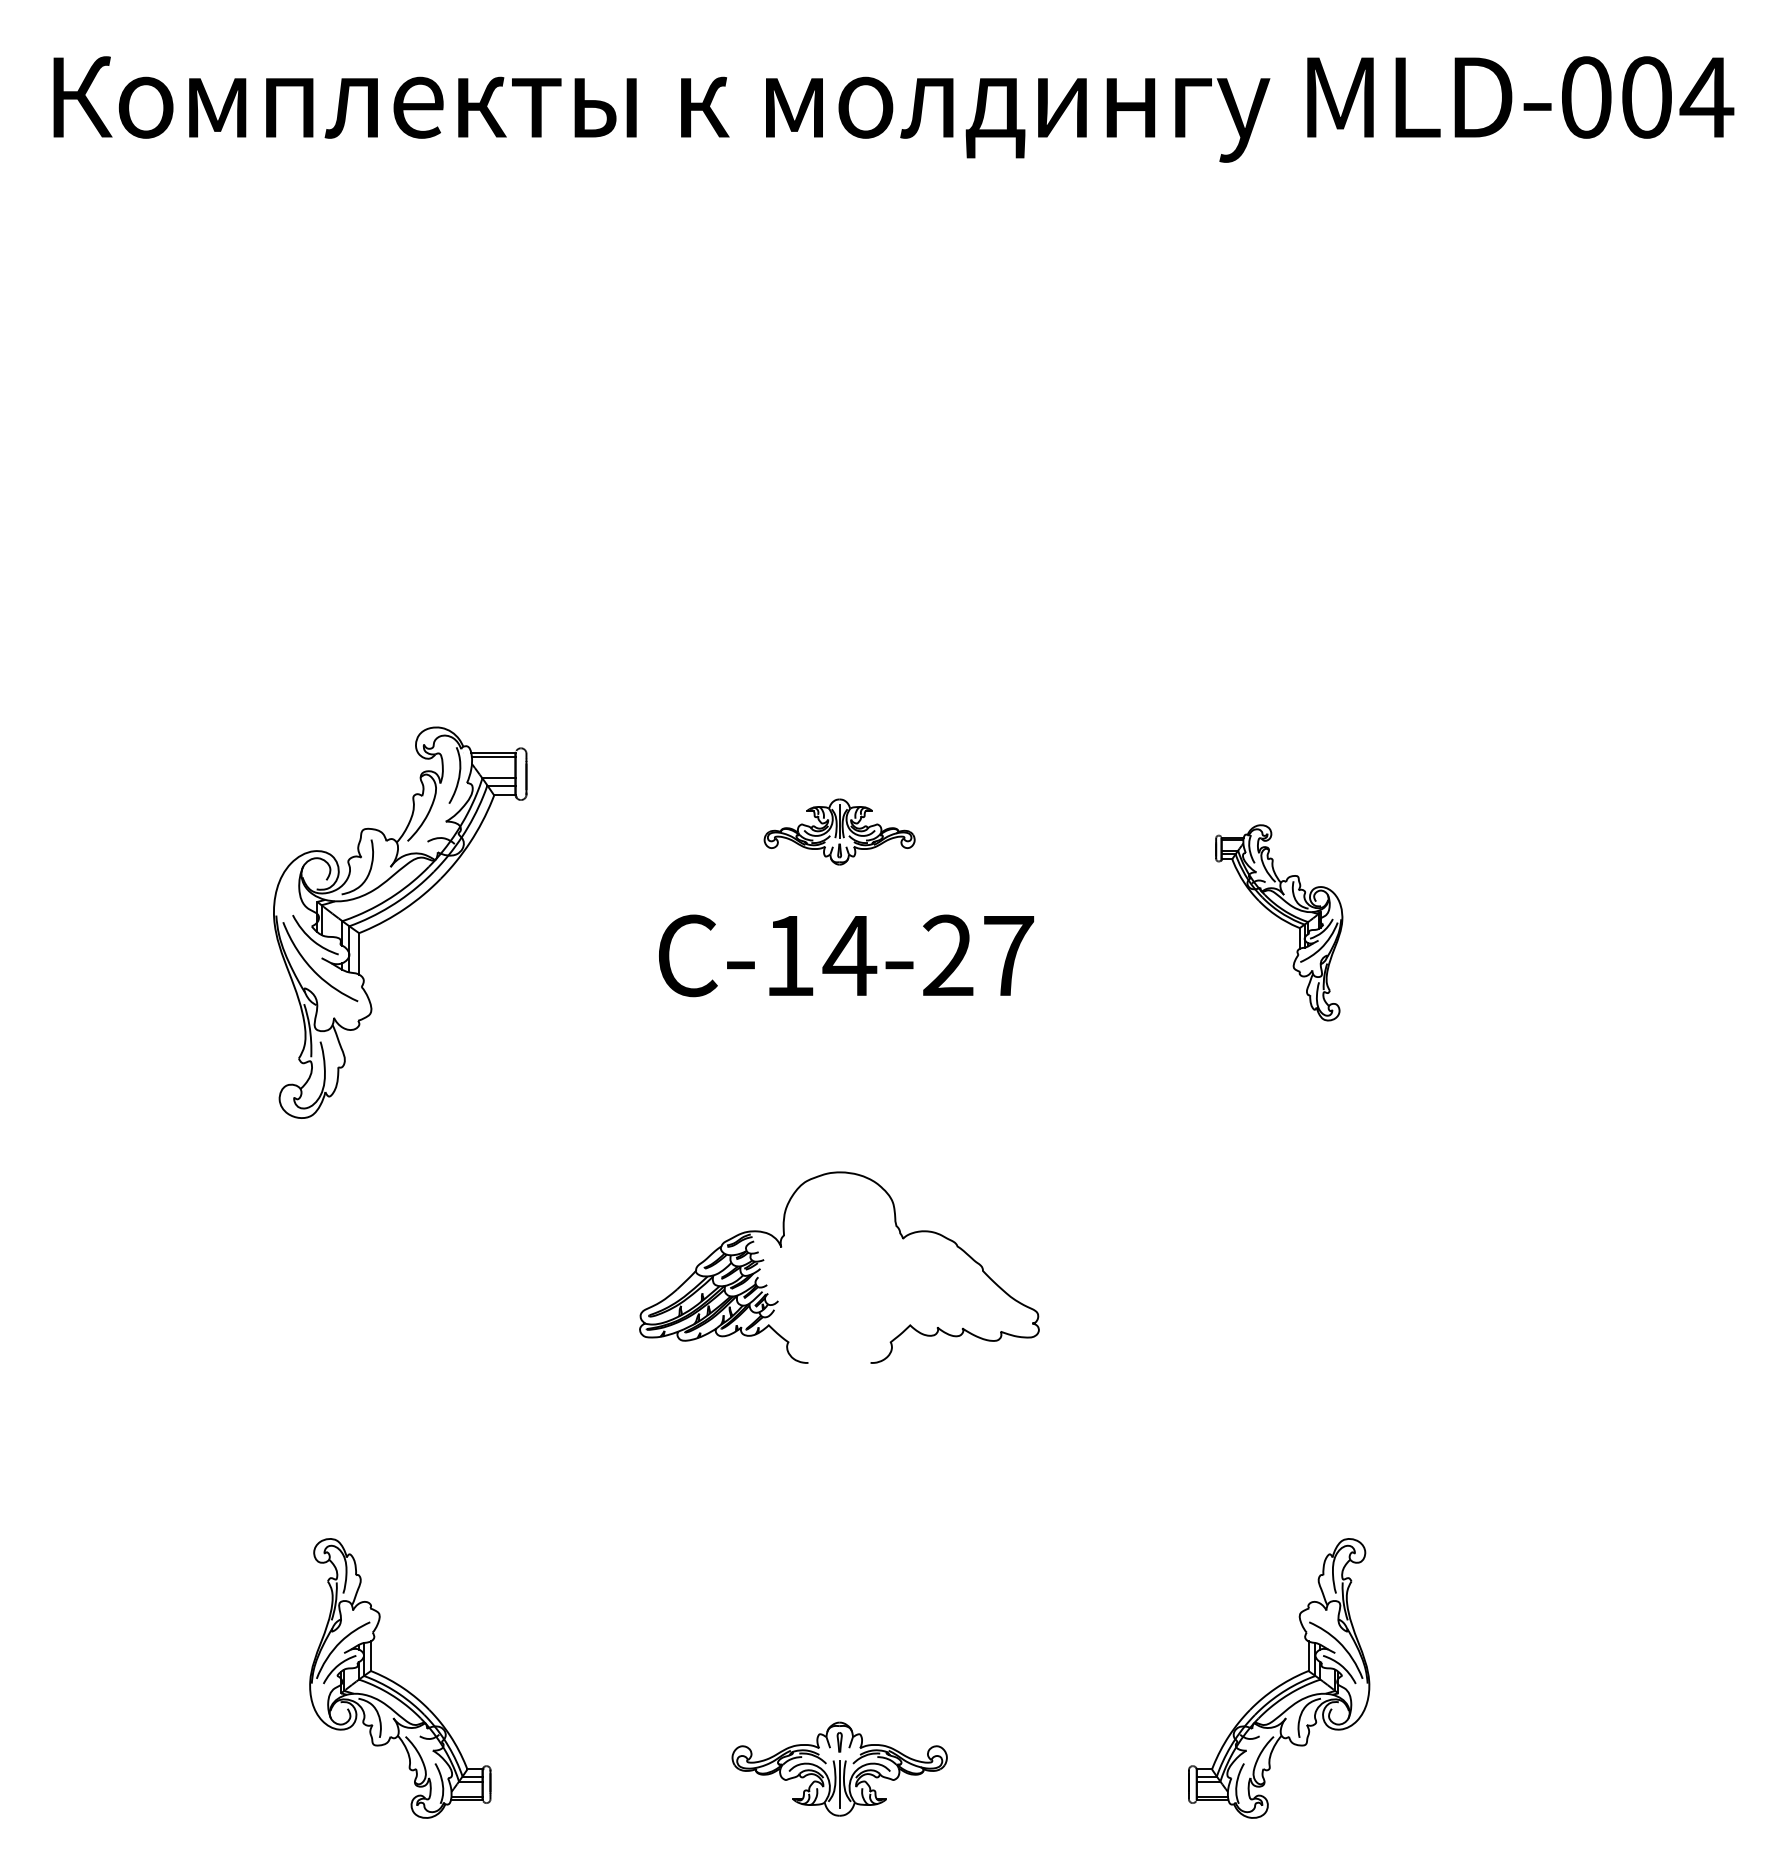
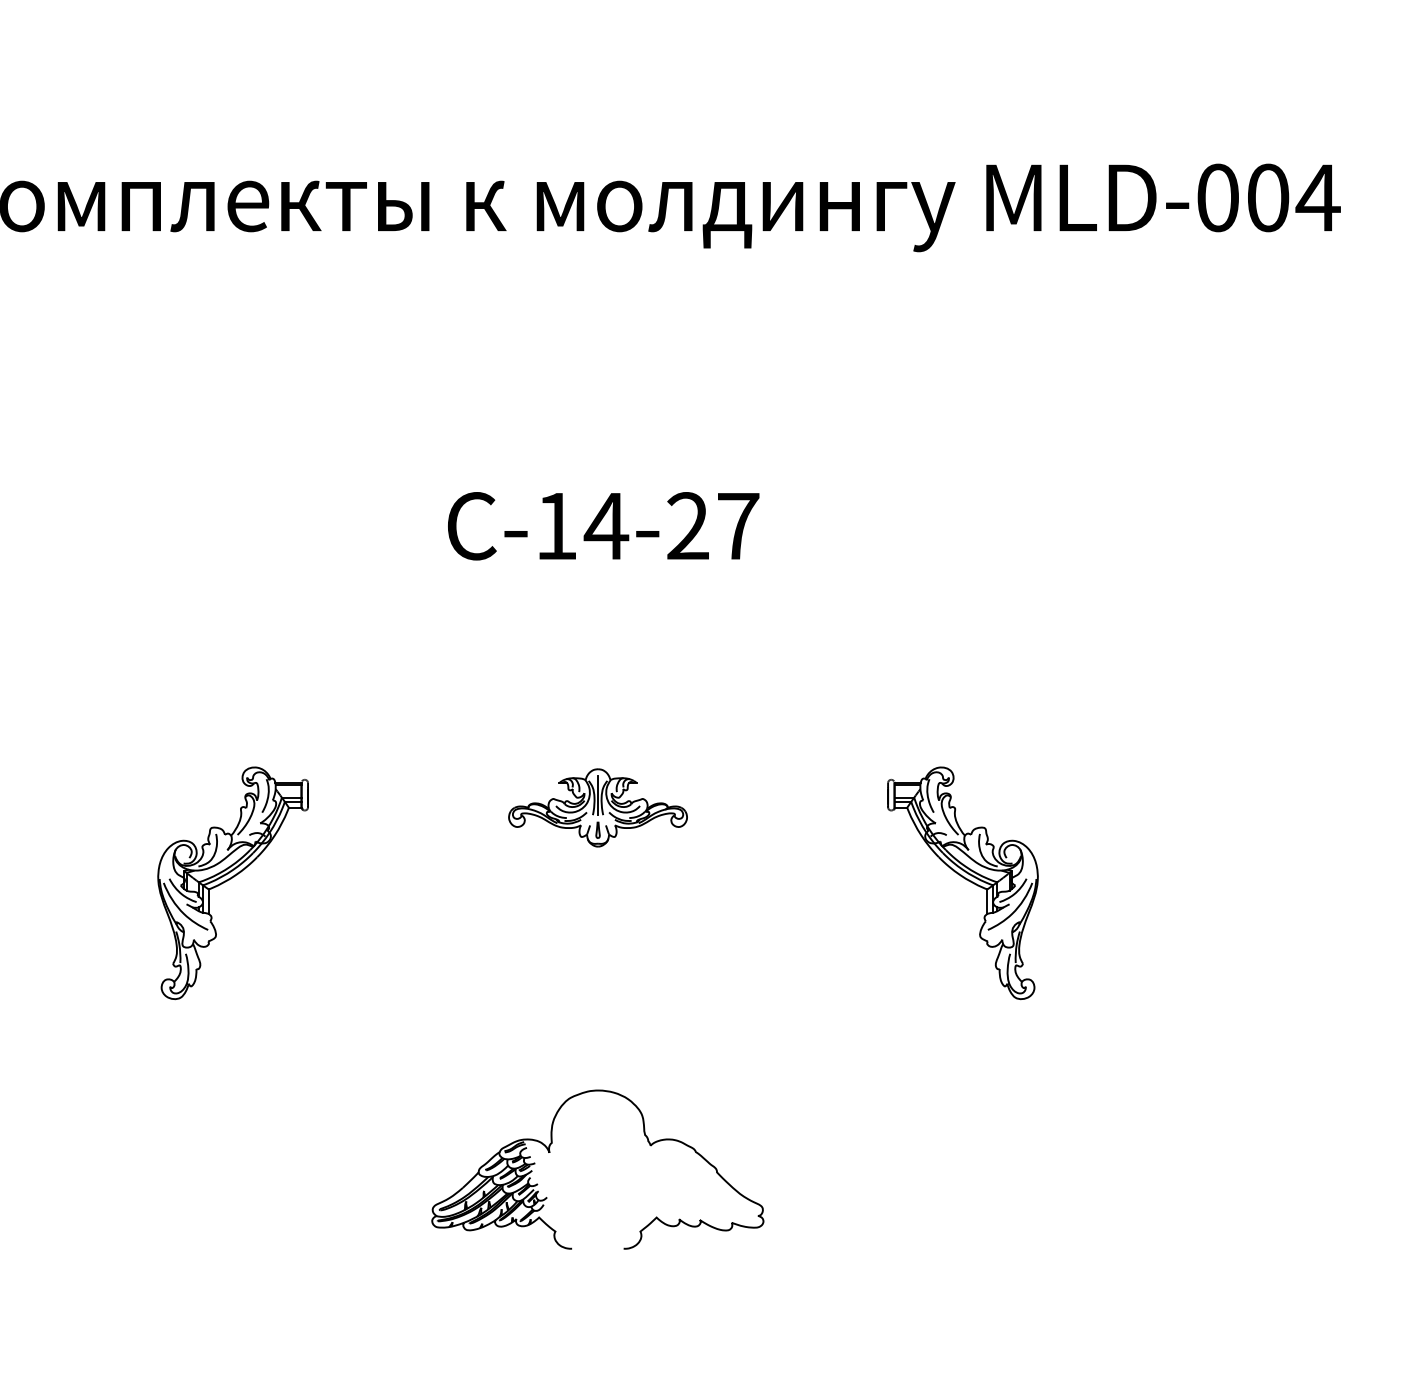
part: (839, 831) -> (597, 807), size x1.43
part: (400, 922) -> (233, 883), size x0.71
part: (1279, 922) -> (963, 883), size x1.43
text: (846, 955) -> (603, 525), moved

